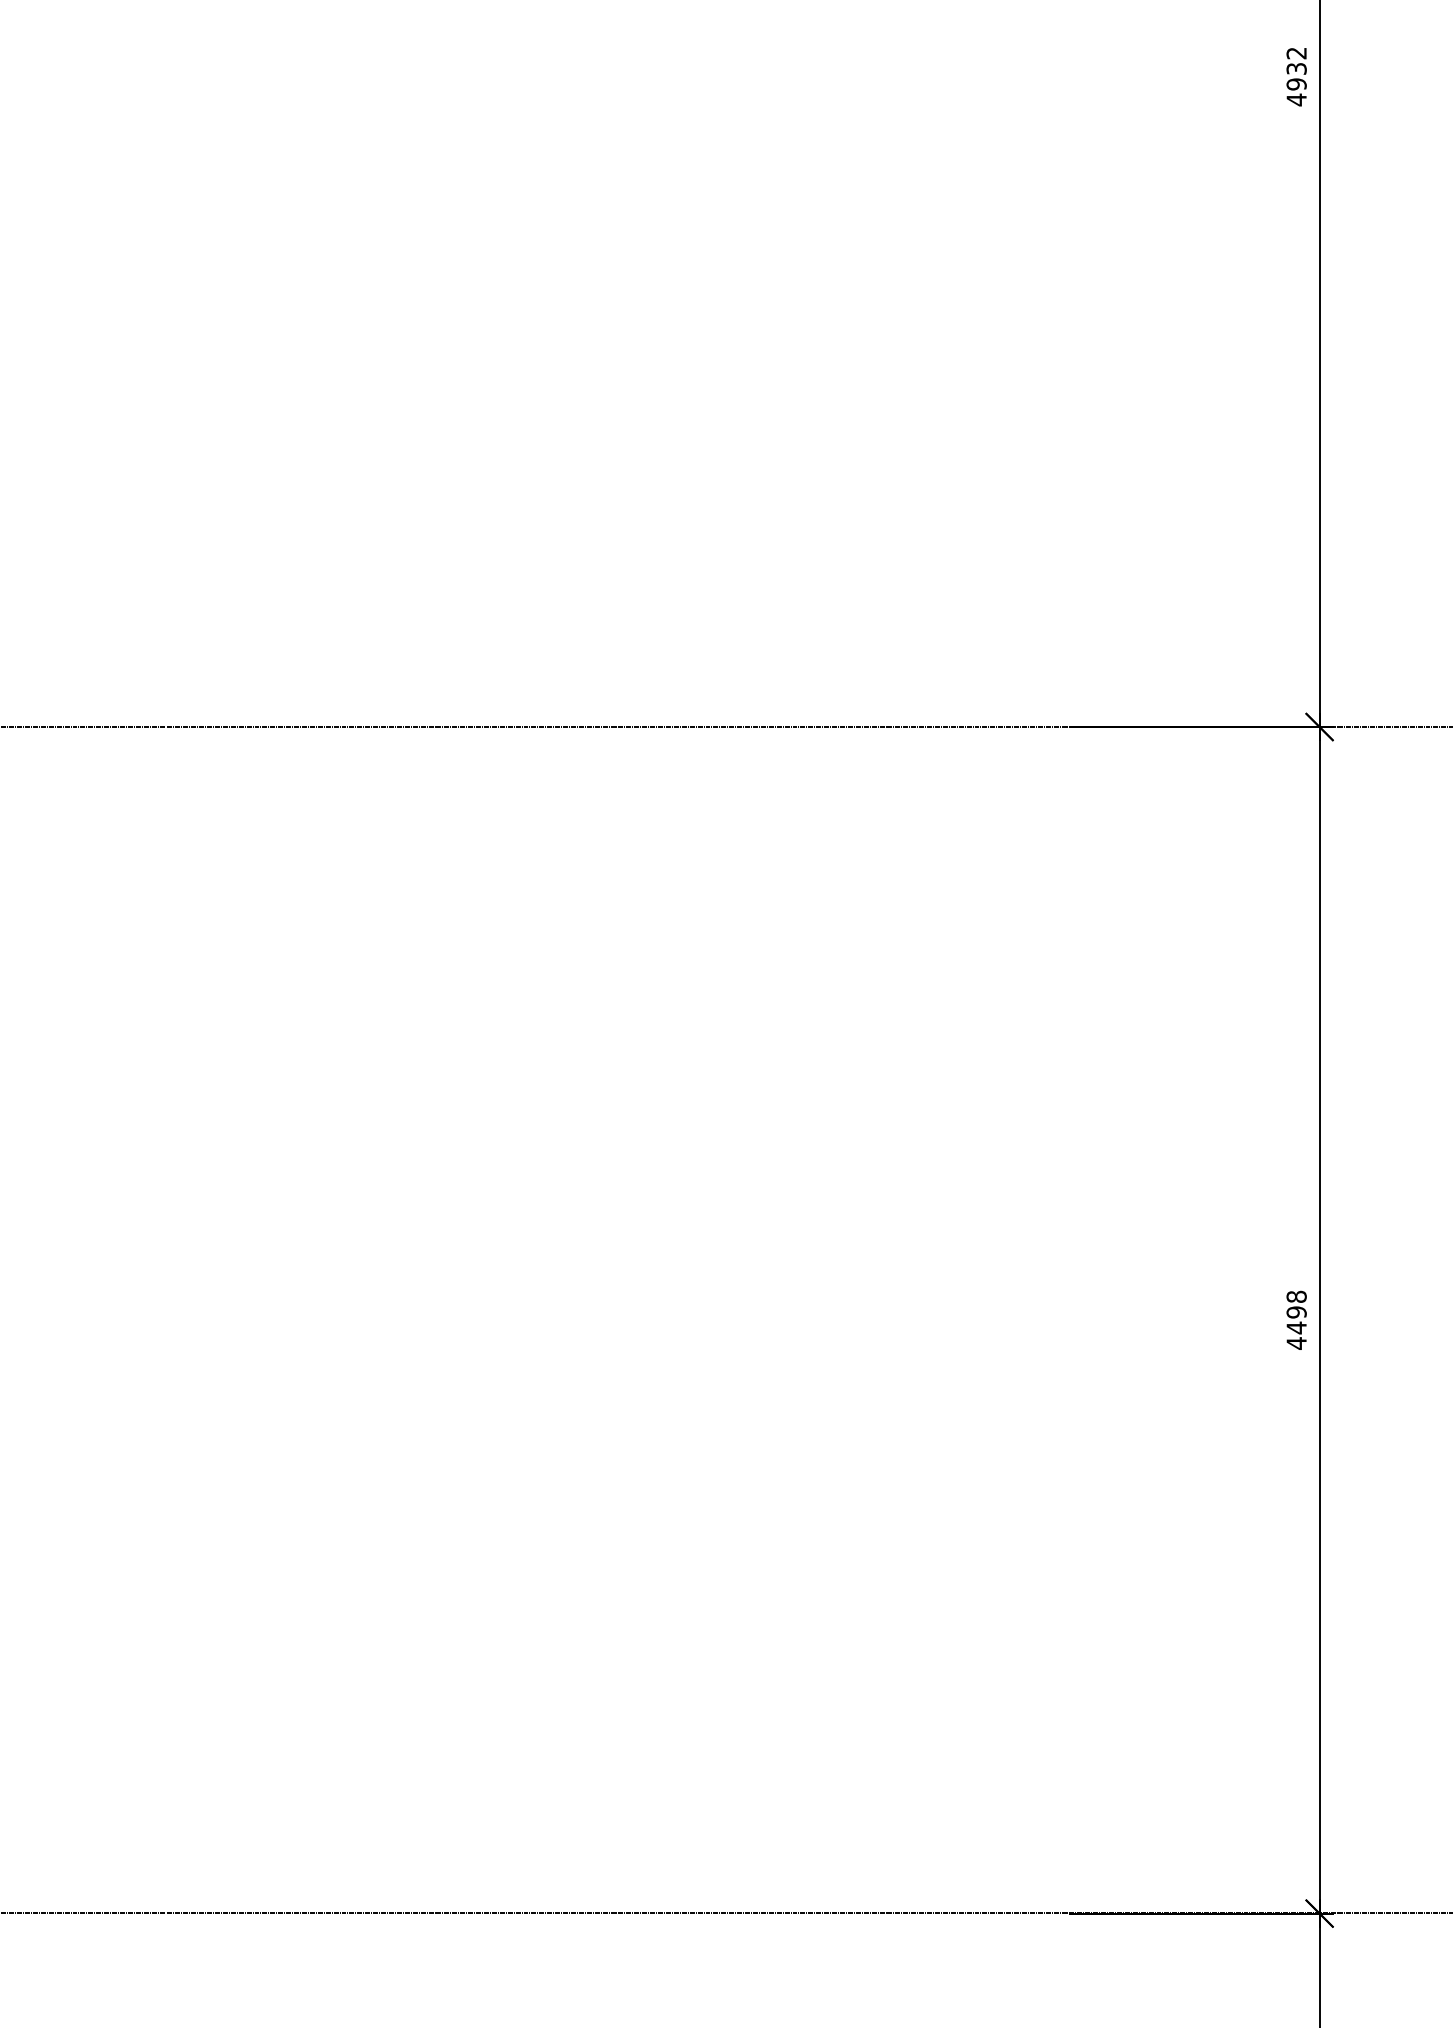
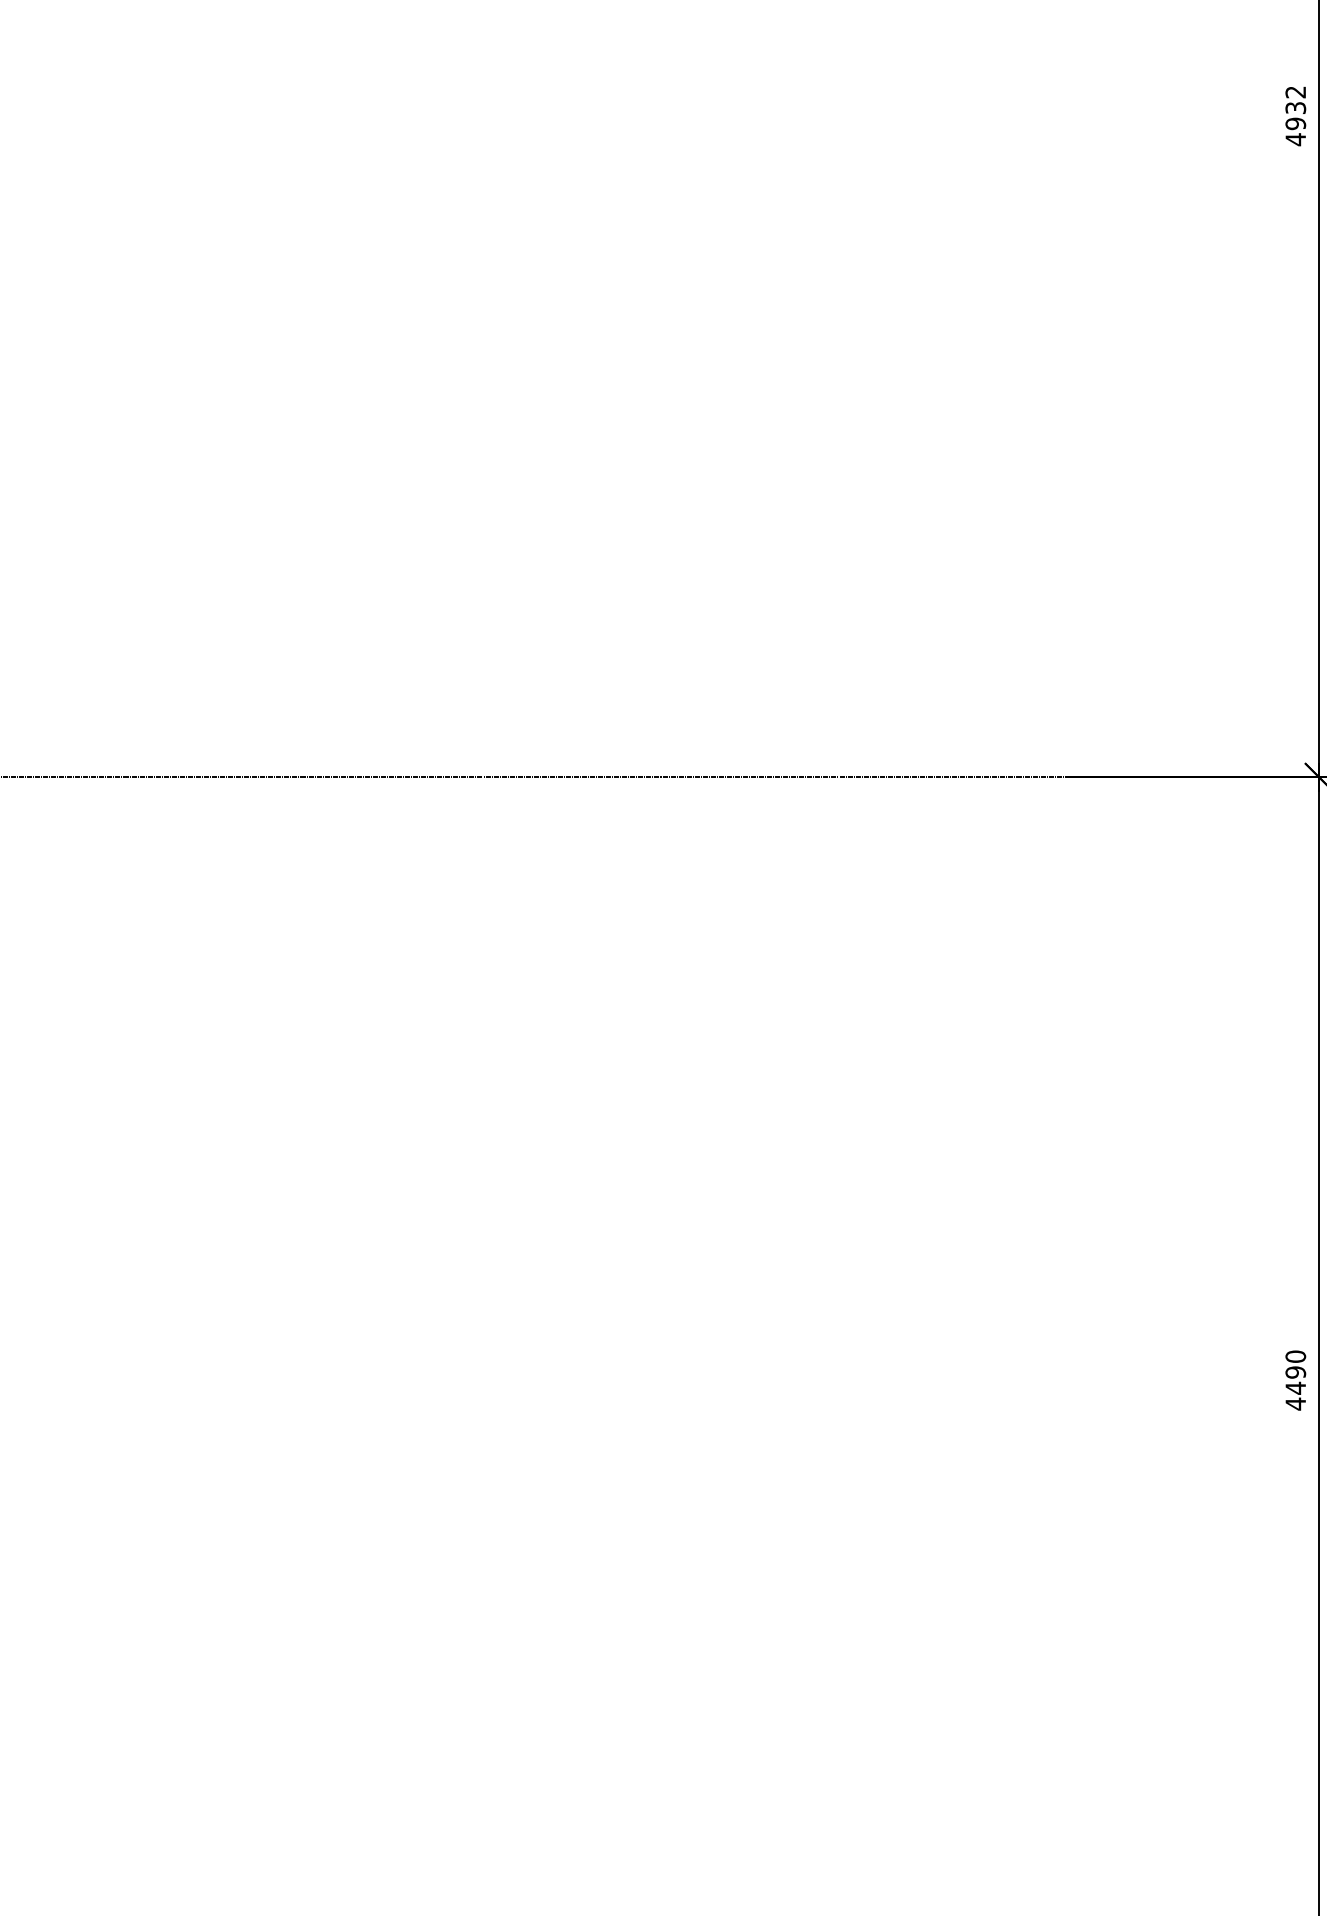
text: (1296, 1296) -> (1295, 1356), 4498 -> 4490

